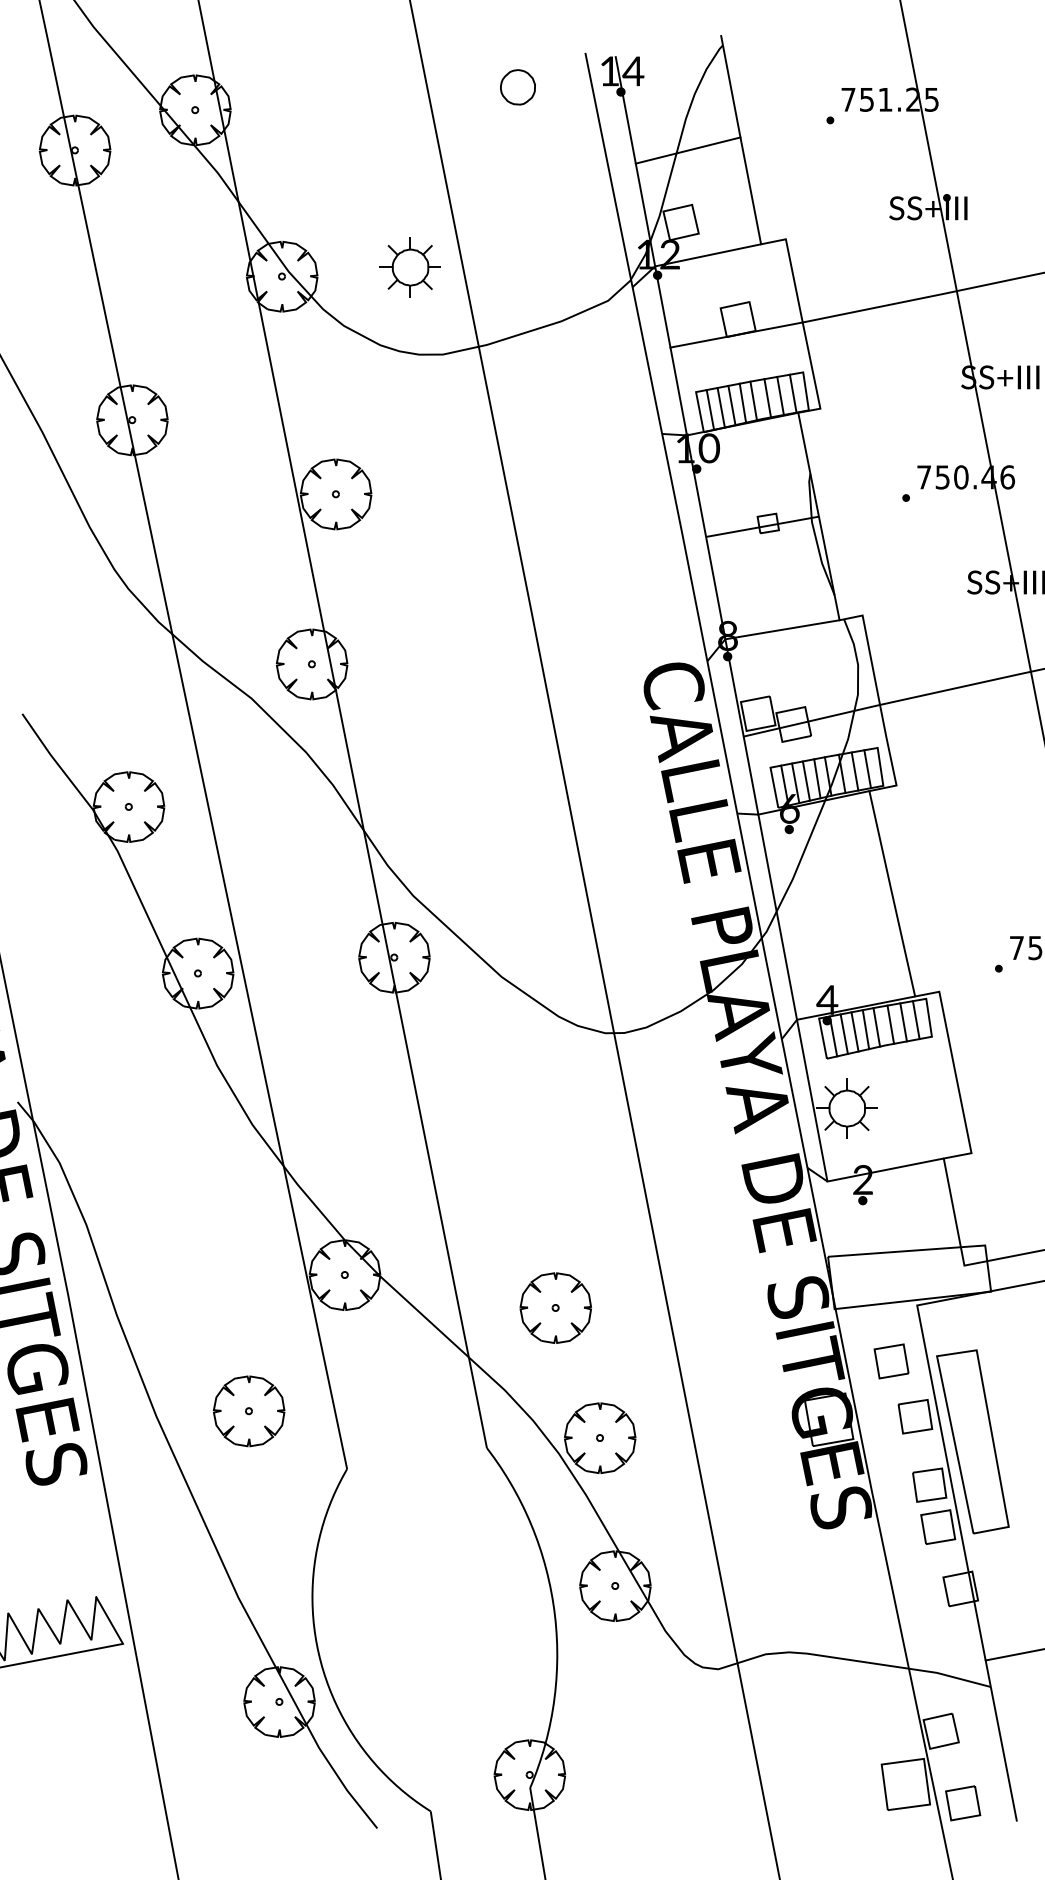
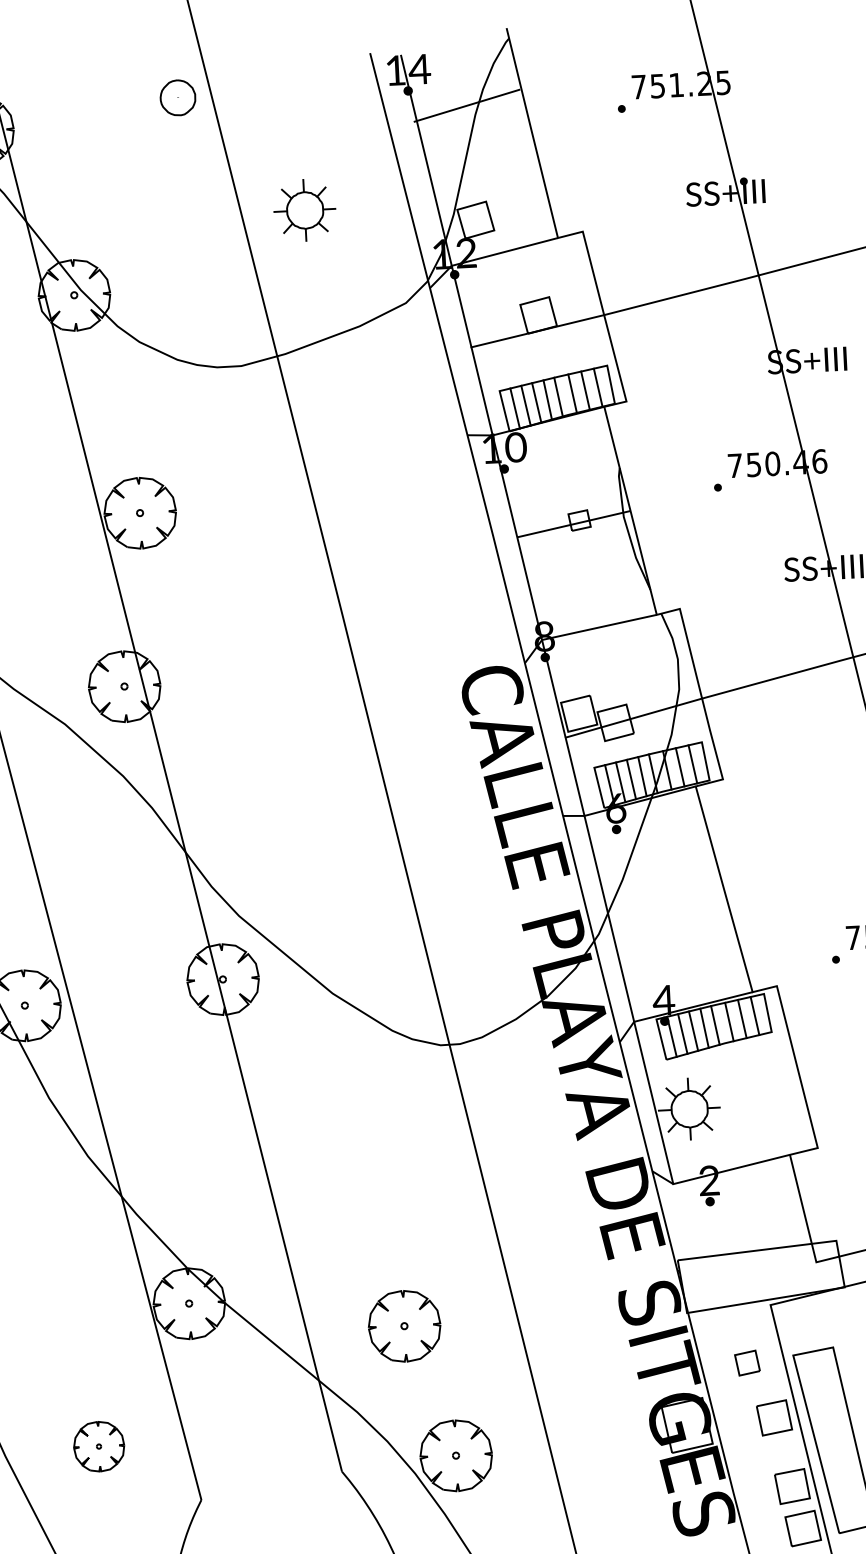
part: (517, 87) -> (177, 98), moved
line: (687, 150) -> (466, 105), moved
part: (409, 267) -> (304, 210), moved
part: (891, 1361) -> (747, 1363), size x0.7
part: (248, 1411) -> (98, 1446), size x0.7

